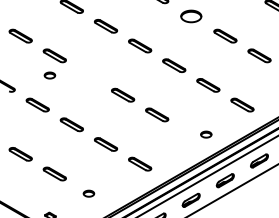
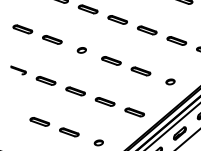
part: (49, 75) -> (81, 50), moved
part: (206, 134) -> (170, 81), moved

